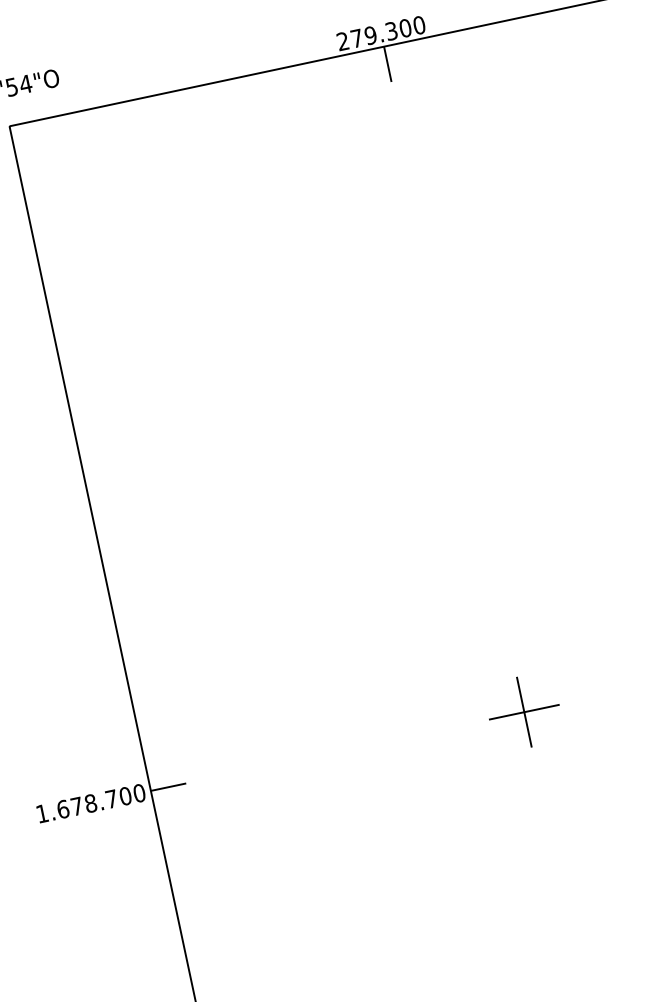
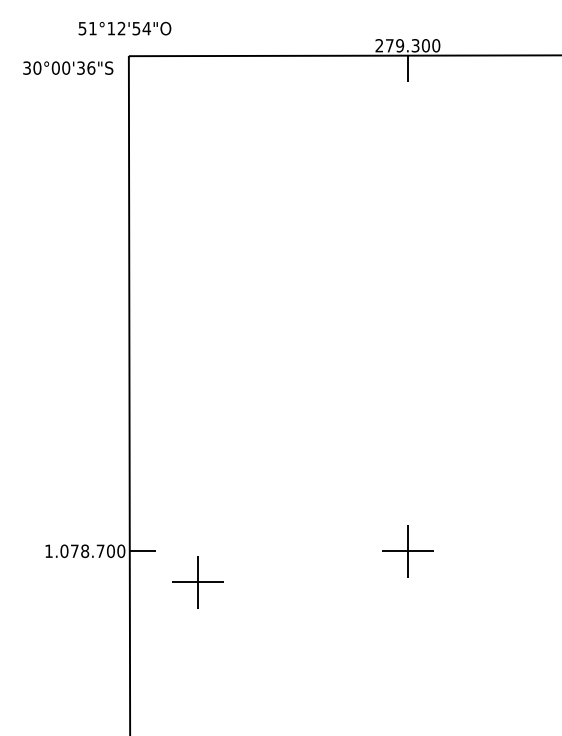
text: (63, 808) -> (64, 550), 1.678.700 -> 1.078.700
part: (250, 813) -> (197, 582), added

